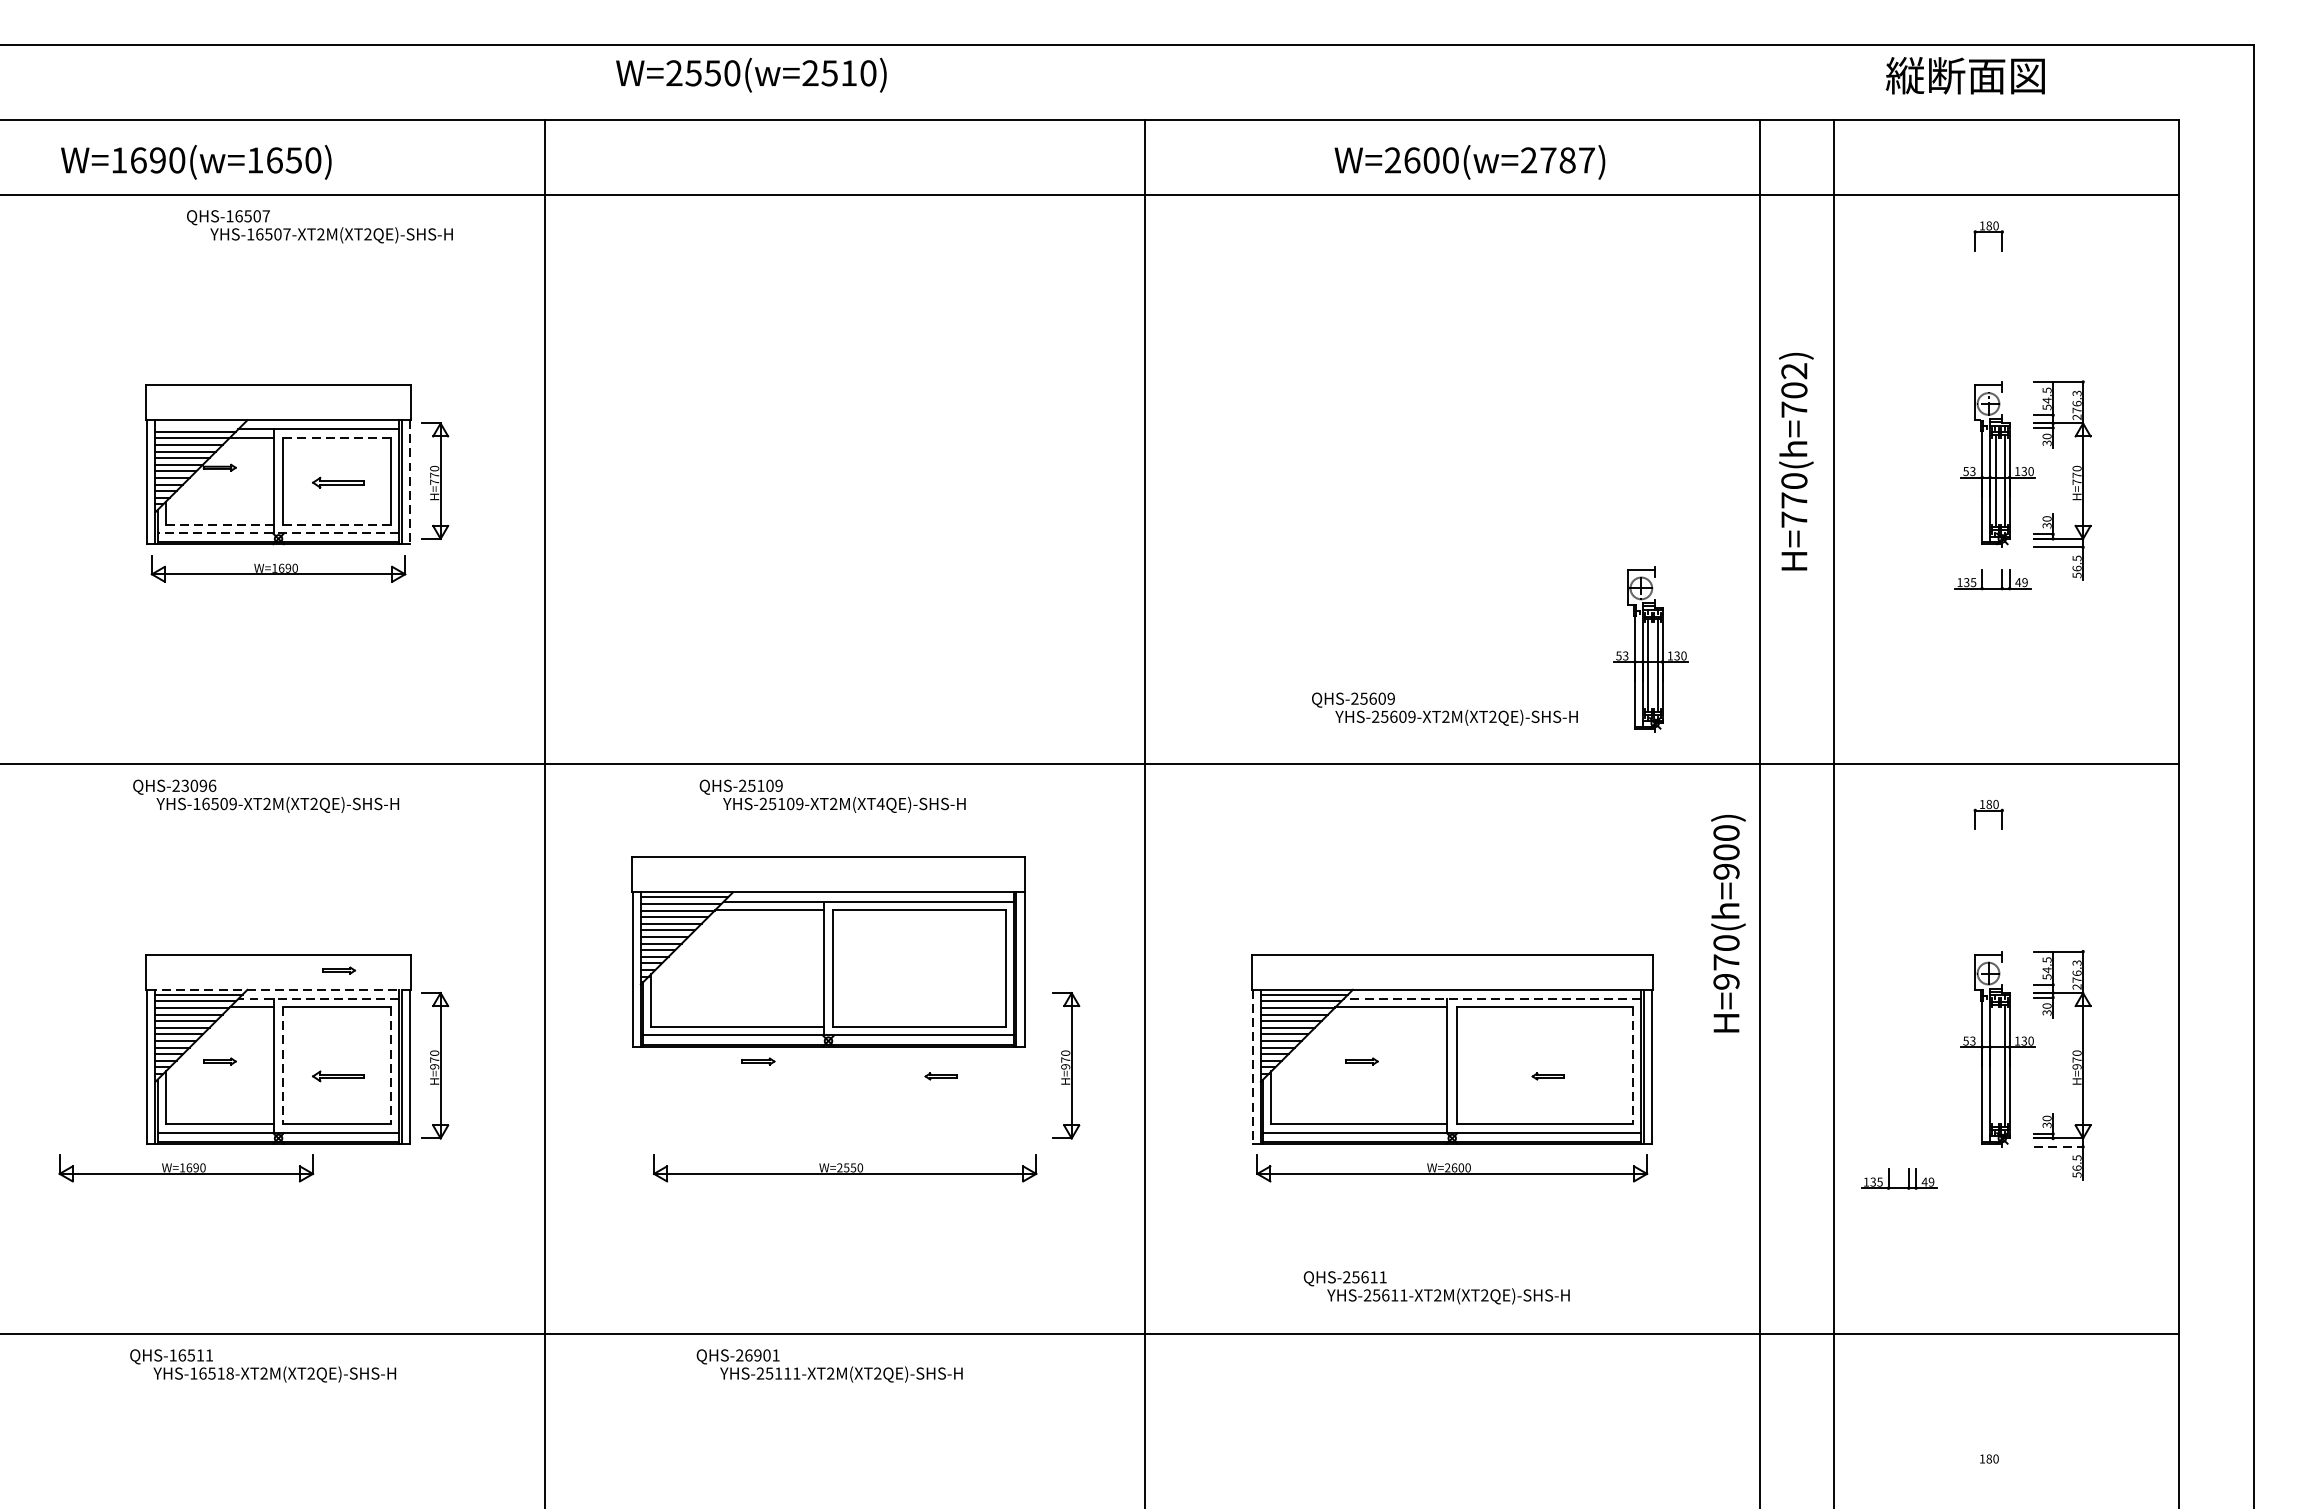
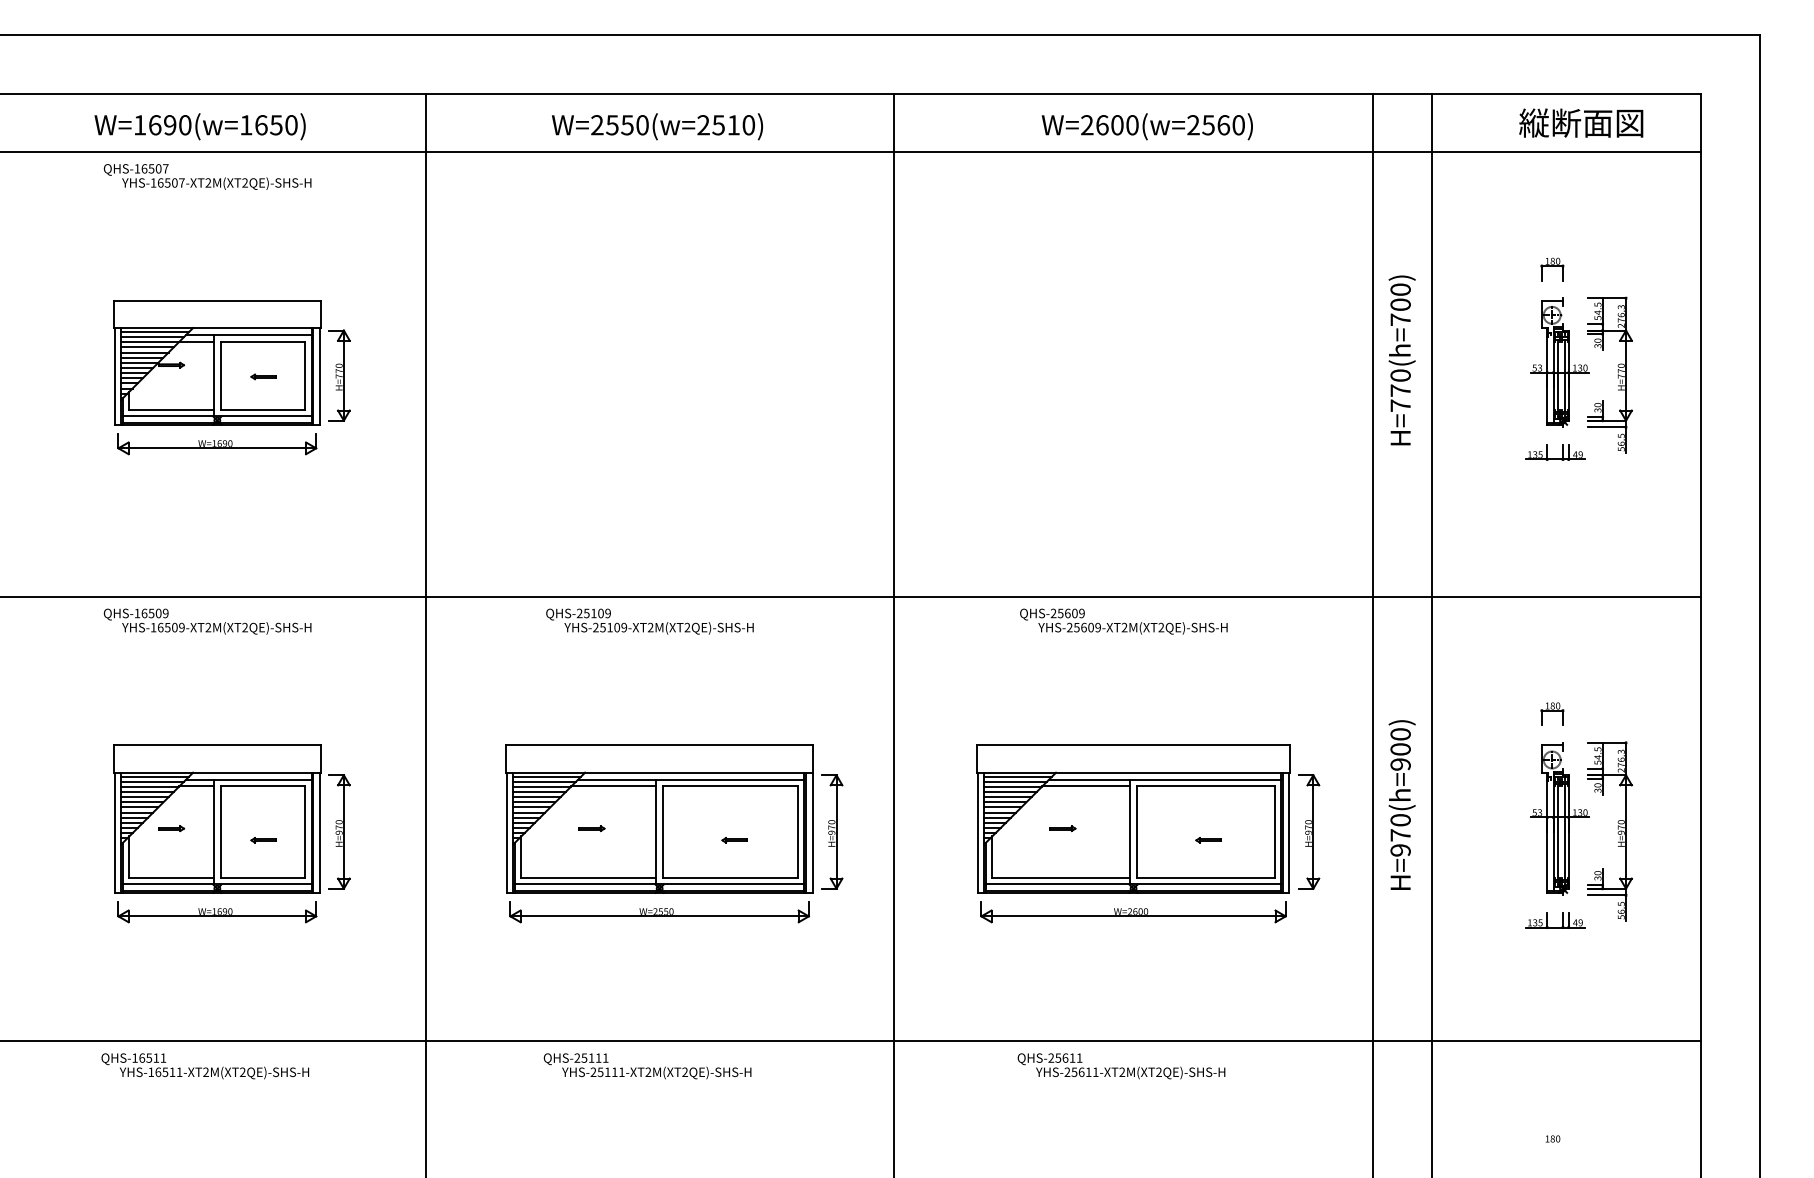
text: (751, 74) -> (657, 126), moved
text: (1965, 74) -> (1581, 122), moved
text: (1567, 160) -> (1223, 125), W=2600(w=2787) -> W=2600(w=2560)
text: (195, 162) -> (199, 126), moved
text: (319, 226) -> (207, 176), moved
part: (1988, 236) -> (1552, 269), moved
text: (1794, 370) -> (1400, 289), H=770(h=702) -> H=770(h=700)
line: (199, 424) -> (155, 331), added
line: (337, 437) -> (263, 341), dashed -> solid
part: (337, 482) -> (263, 376), size x0.62
line: (410, 483) -> (320, 377), dashed -> solid
line: (218, 524) -> (170, 409), dashed -> solid
line: (337, 524) -> (263, 409), dashed -> solid
line: (277, 533) -> (216, 416), dashed -> solid
part: (1650, 648) -> (1288, 506), removed
text: (1444, 709) -> (1123, 621), moved
text: (194, 785) -> (151, 613), QHS-23096 -> QHS-16509
text: (880, 803) -> (687, 627), YHS-25109-XT2M(XT4QE)-SHS-H -> YHS-25109-XT2M(XT2QE)-SHS-H
part: (1988, 814) -> (1552, 713), moved
text: (1727, 922) -> (1401, 804), moved
part: (828, 951) -> (659, 818), moved
part: (338, 970) -> (264, 757), removed
line: (277, 989) -> (216, 772), dashed -> solid
line: (318, 998) -> (248, 779), dashed -> solid
line: (1491, 998) -> (1164, 779), dashed -> solid
line: (283, 1065) -> (221, 831), dashed -> solid
line: (391, 1065) -> (305, 831), dashed -> solid
line: (1632, 1065) -> (1274, 831), dashed -> solid
part: (1677, 1065) -> (1309, 831), added
line: (1995, 1065) -> (1557, 831), added
line: (1252, 1067) -> (977, 833), dashed -> solid
part: (337, 1076) -> (263, 840), size x0.62
line: (2059, 1147) -> (1607, 895), dashed -> solid
part: (186, 1168) -> (217, 912), moved
part: (1908, 1179) -> (1562, 920), moved
text: (1436, 1288) -> (1121, 1066), moved
text: (757, 1354) -> (591, 1057), QHS-26901 -> QHS-25111
text: (230, 1373) -> (179, 1072), YHS-16518-XT2M(XT2QE)-SHS-H -> YHS-16511-XT2M(XT2QE)-SHS-H

